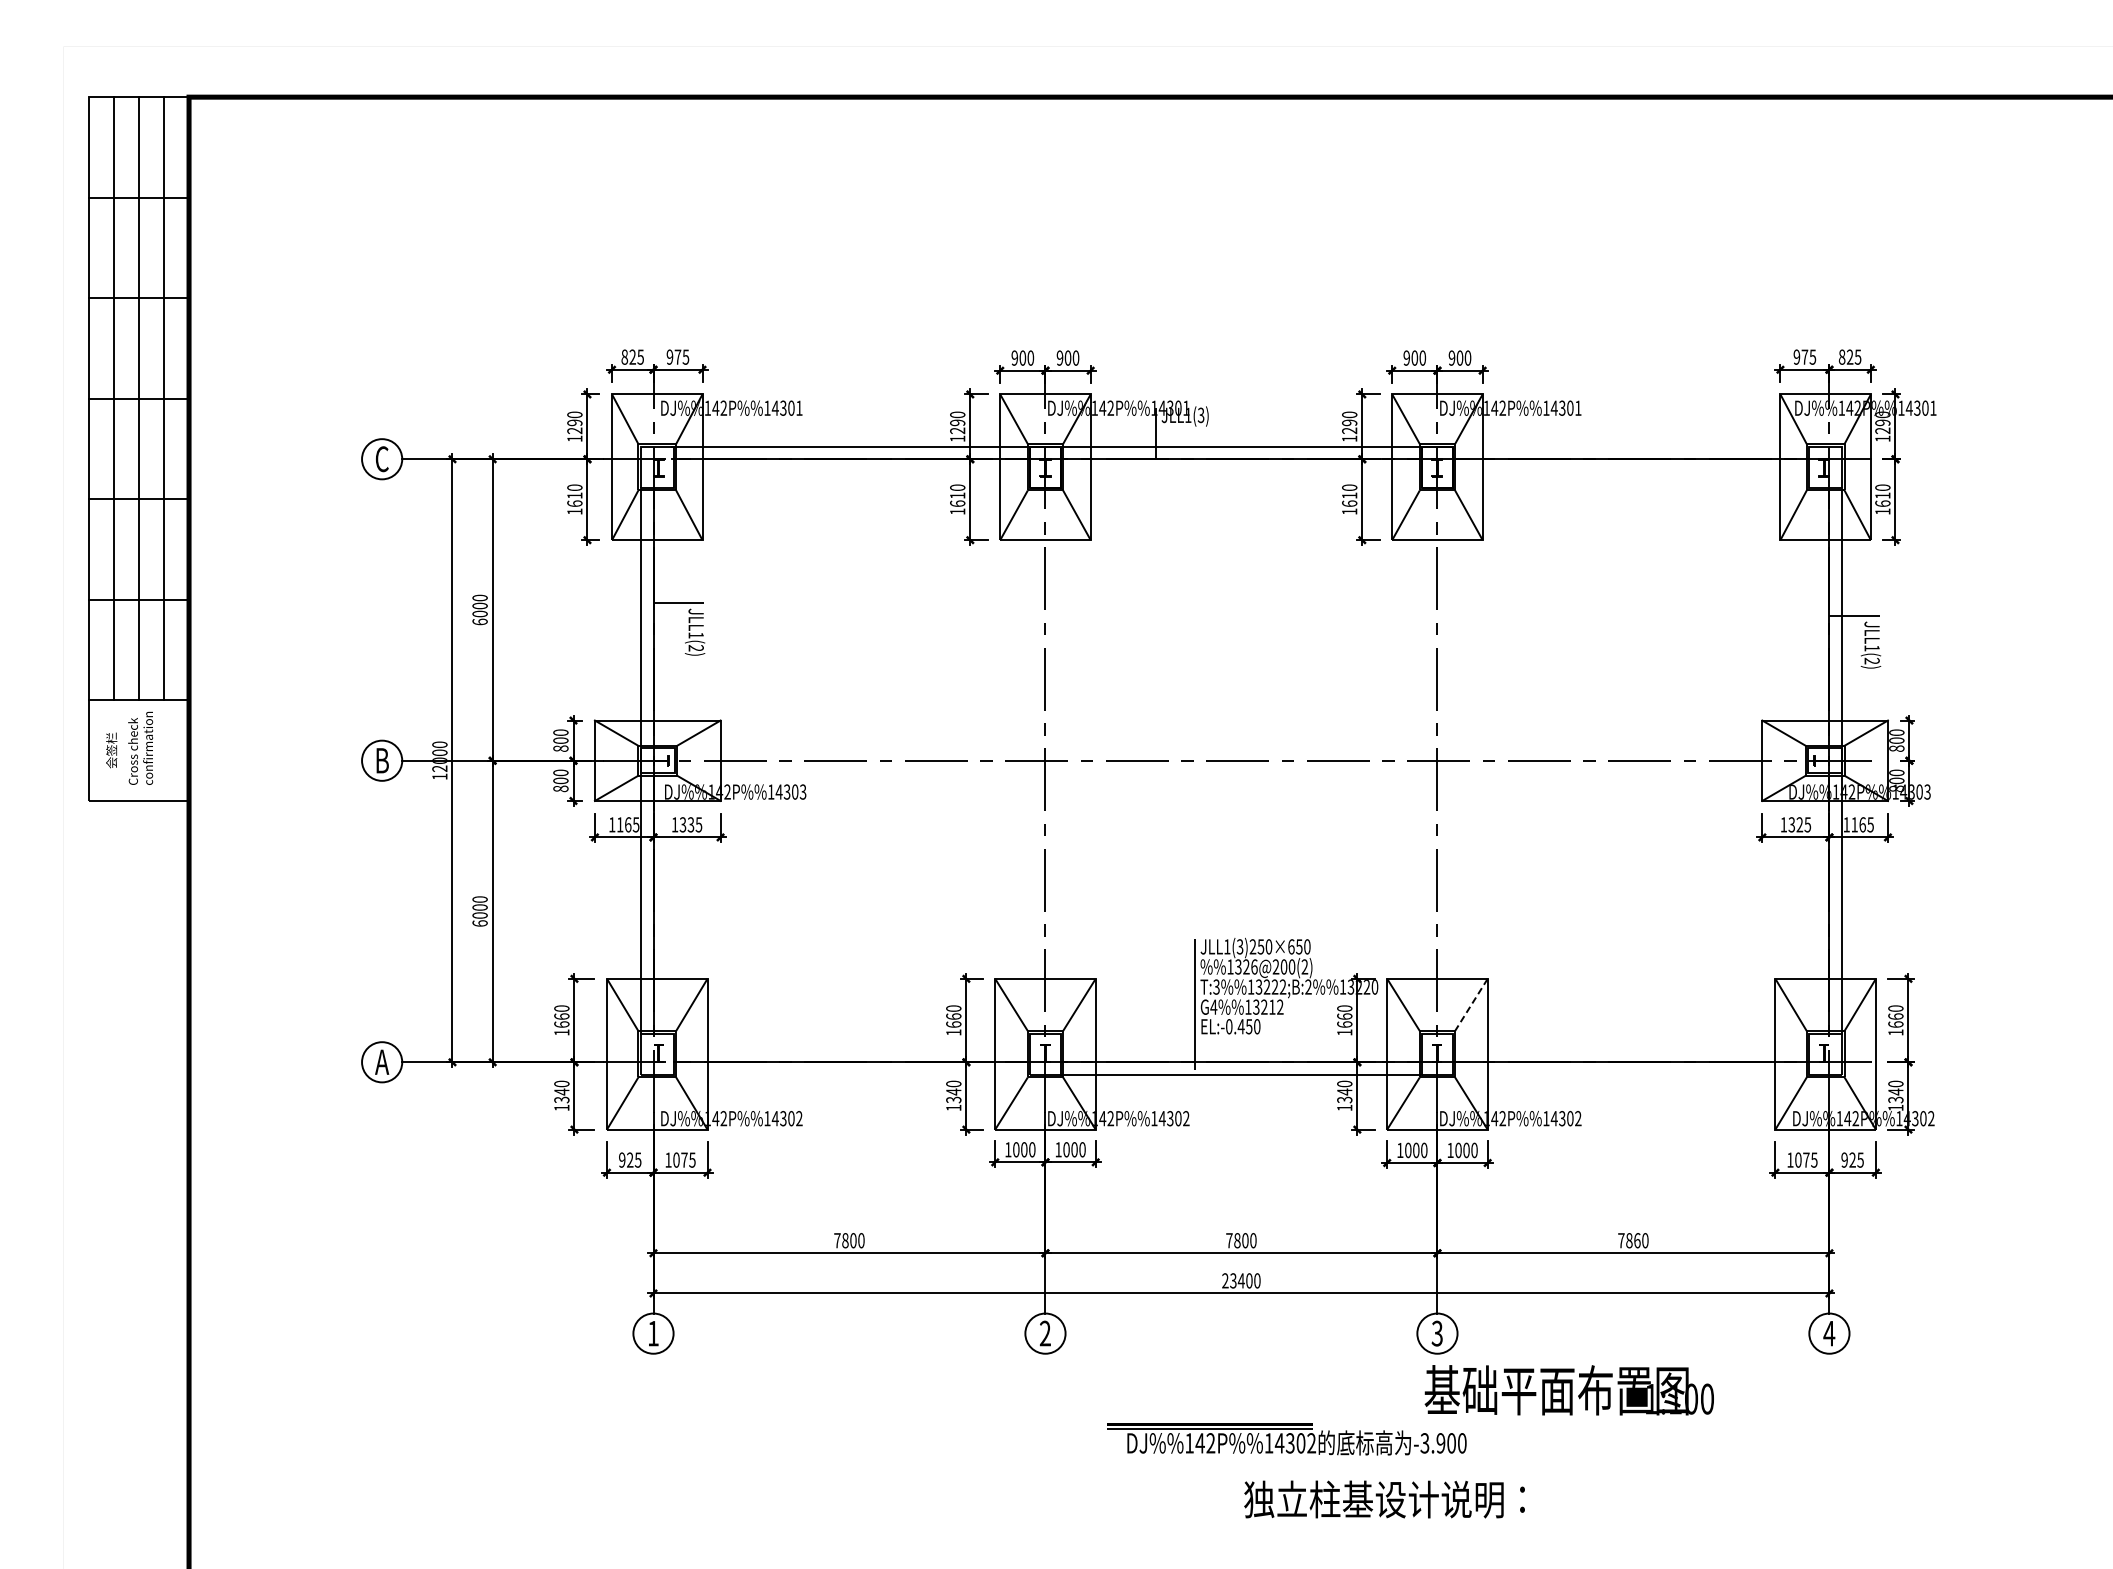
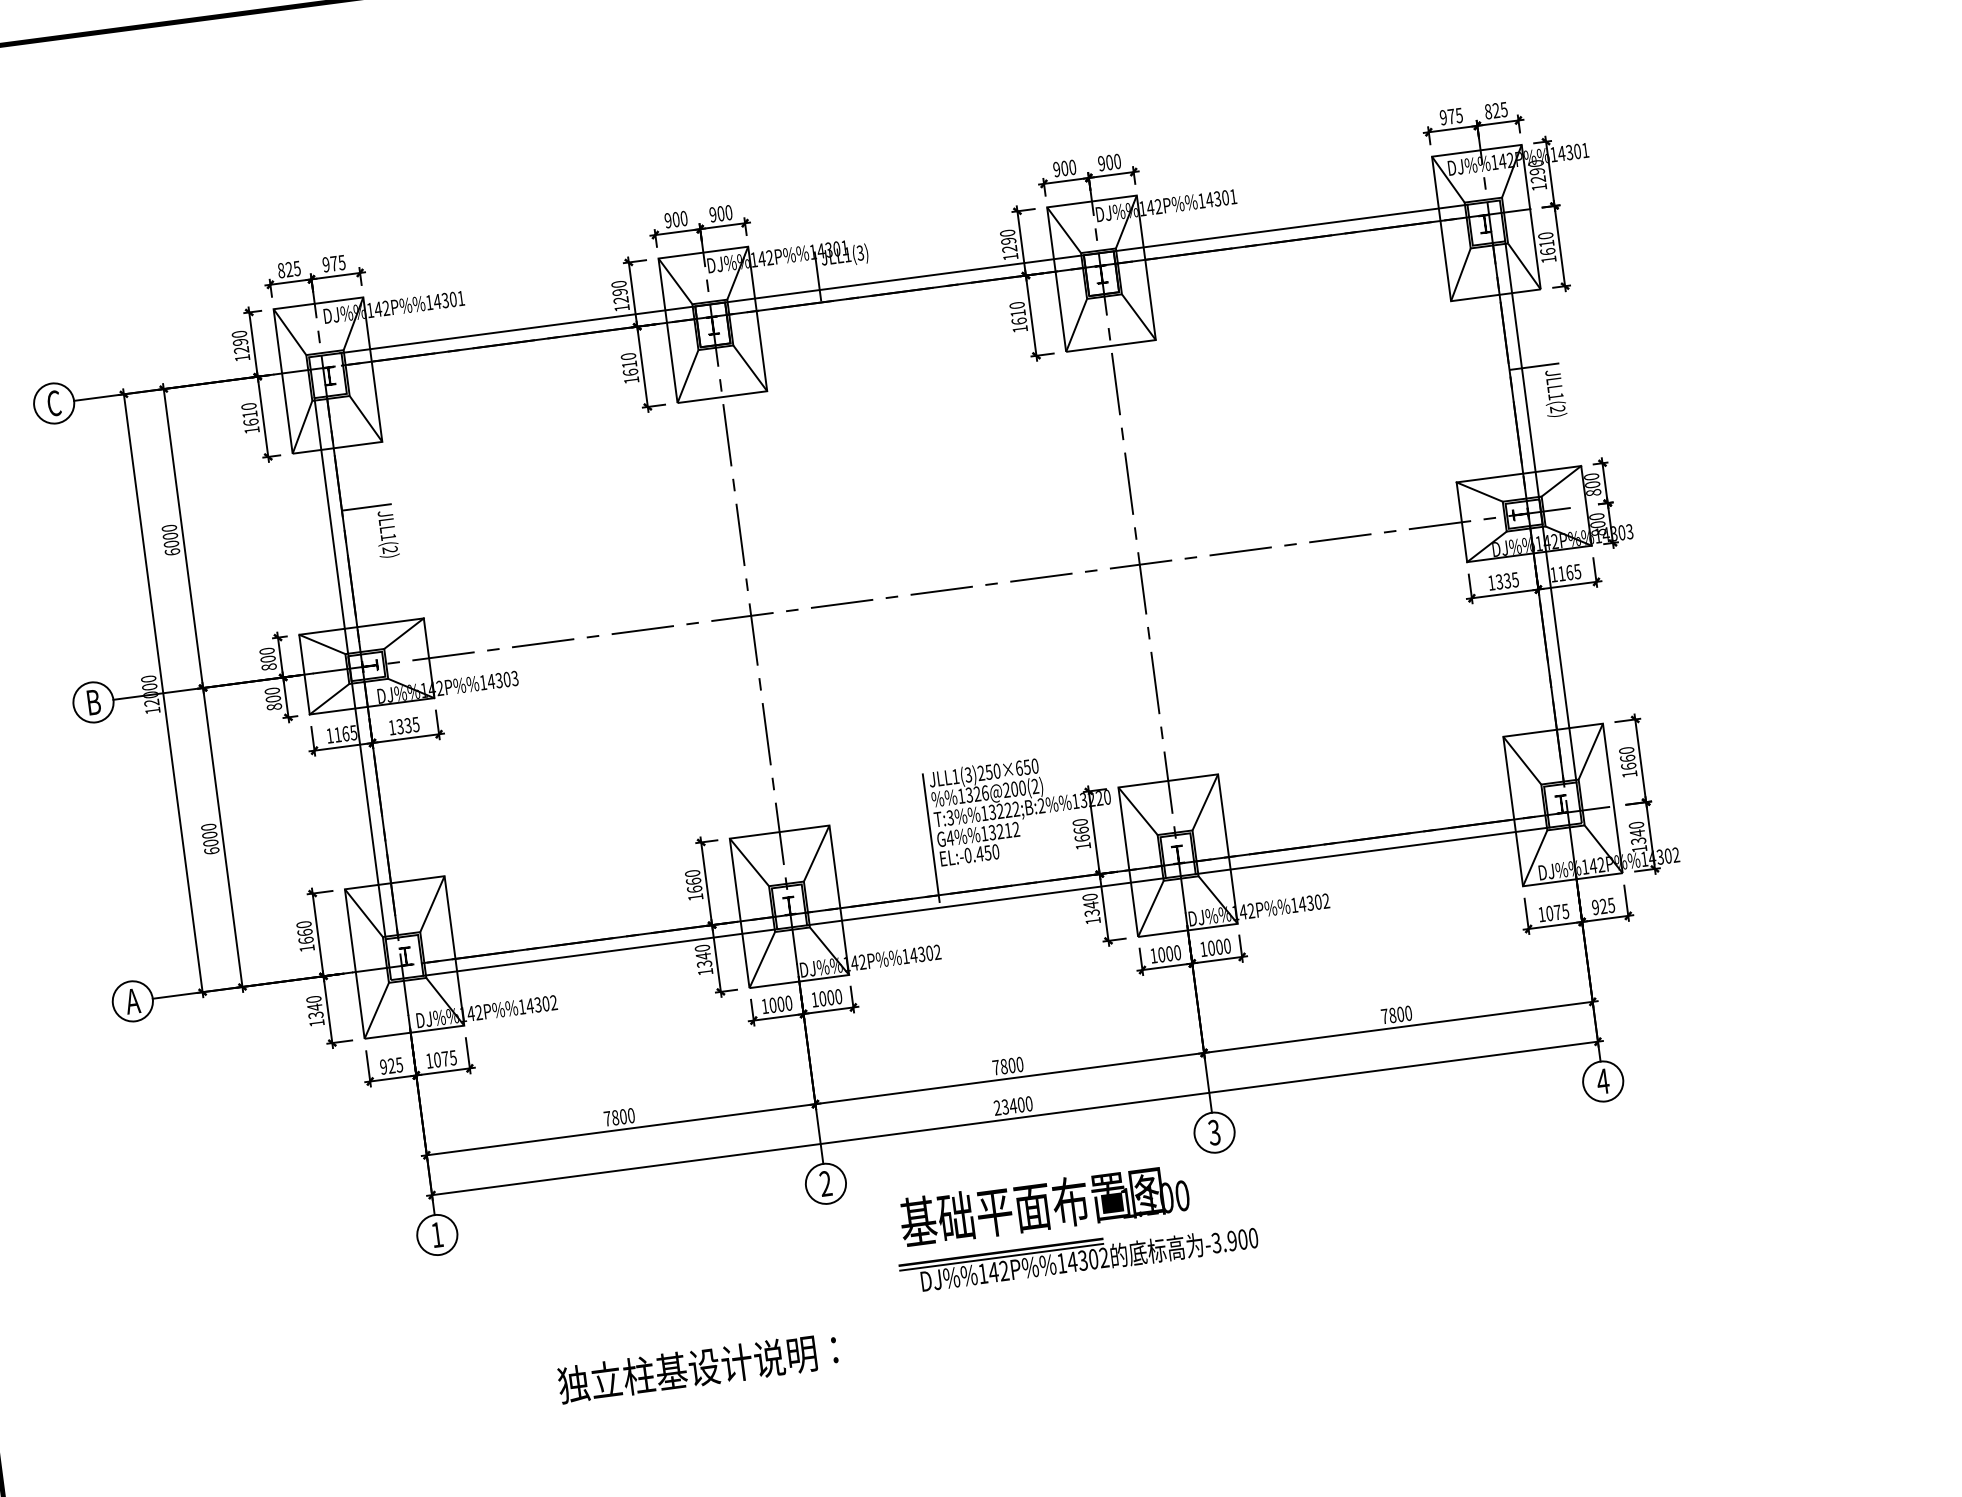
line: (1630, 446) -> (1290, 227), added
text: (1799, 824) -> (1507, 580), 1325 -> 1335
line: (1471, 1004) -> (1205, 801), dashed -> solid
line: (851, 1074) -> (599, 952), added
line: (1630, 1074) -> (1372, 850), added
text: (1637, 1240) -> (1400, 1014), 7860 -> 7800
text: (1568, 1390) -> (1043, 1205), moved
text: (1384, 1499) -> (697, 1367), moved

